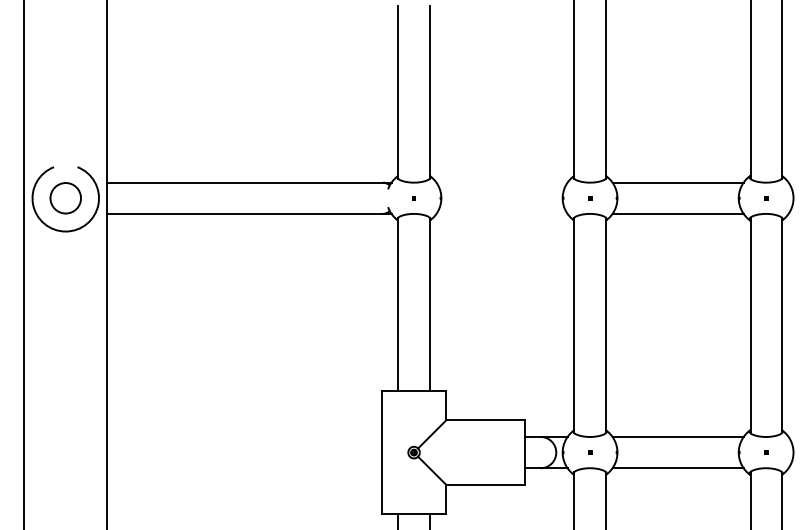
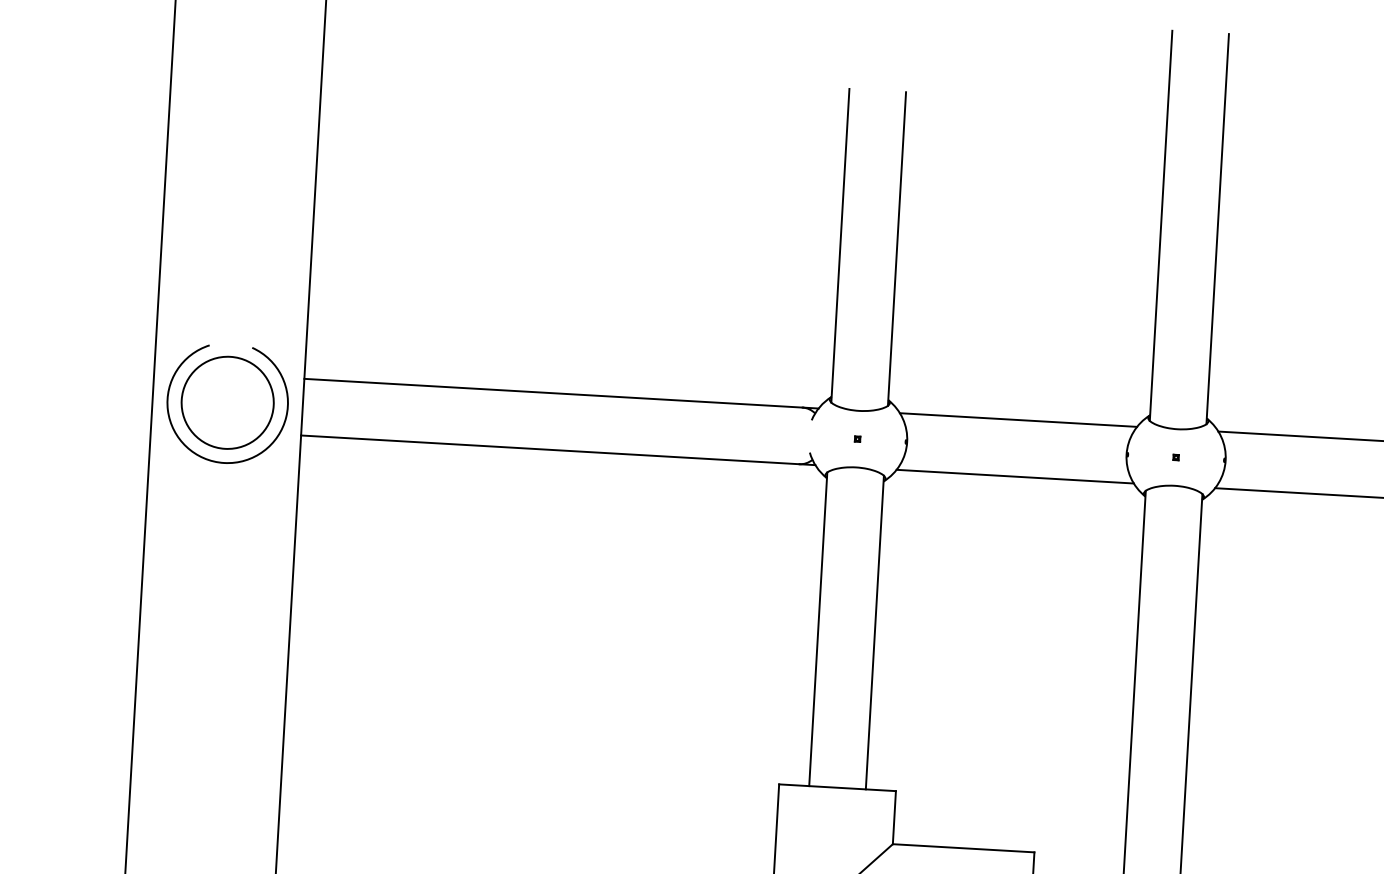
line: (501, 182) -> (1017, 419), added
circle: (65, 197) -> (227, 401), size x1.67
line: (501, 213) -> (1014, 475), added

